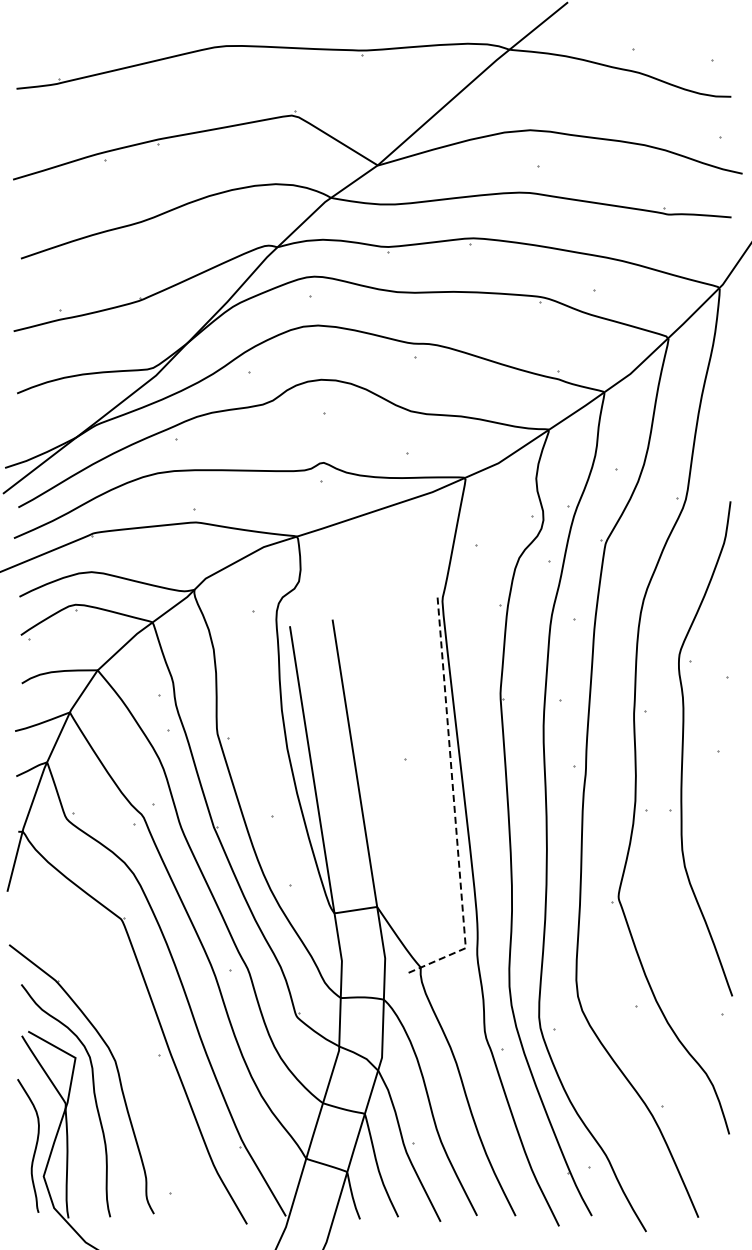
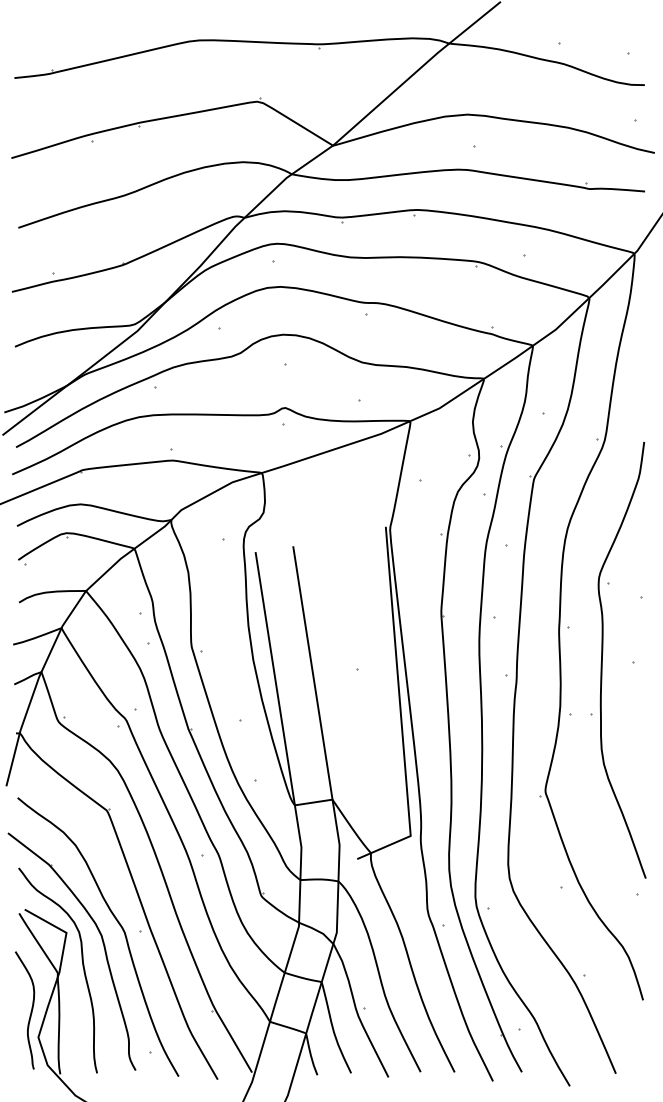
line: (454, 806) -> (400, 711), dashed -> solid
curve: (133, 1046) -> (117, 922), added

